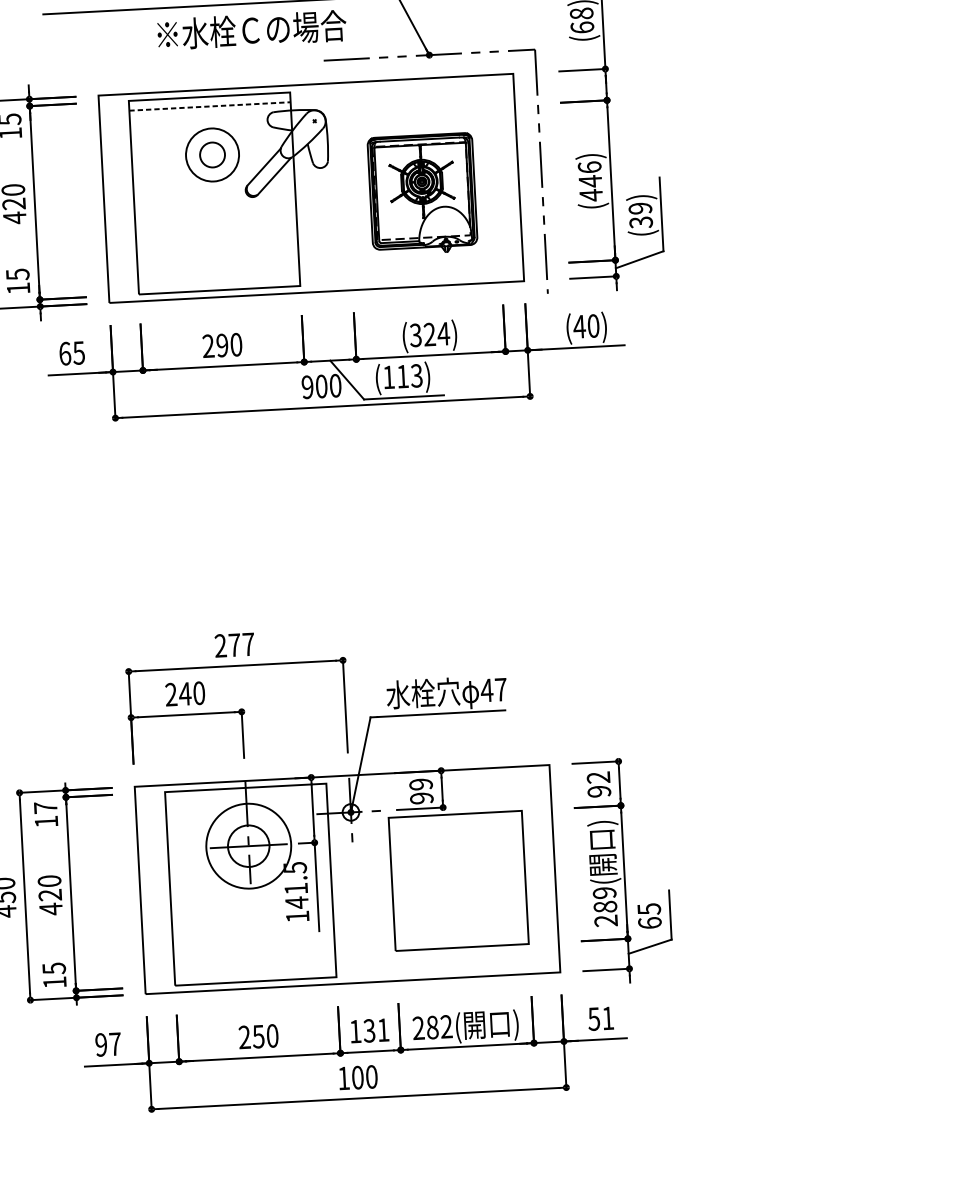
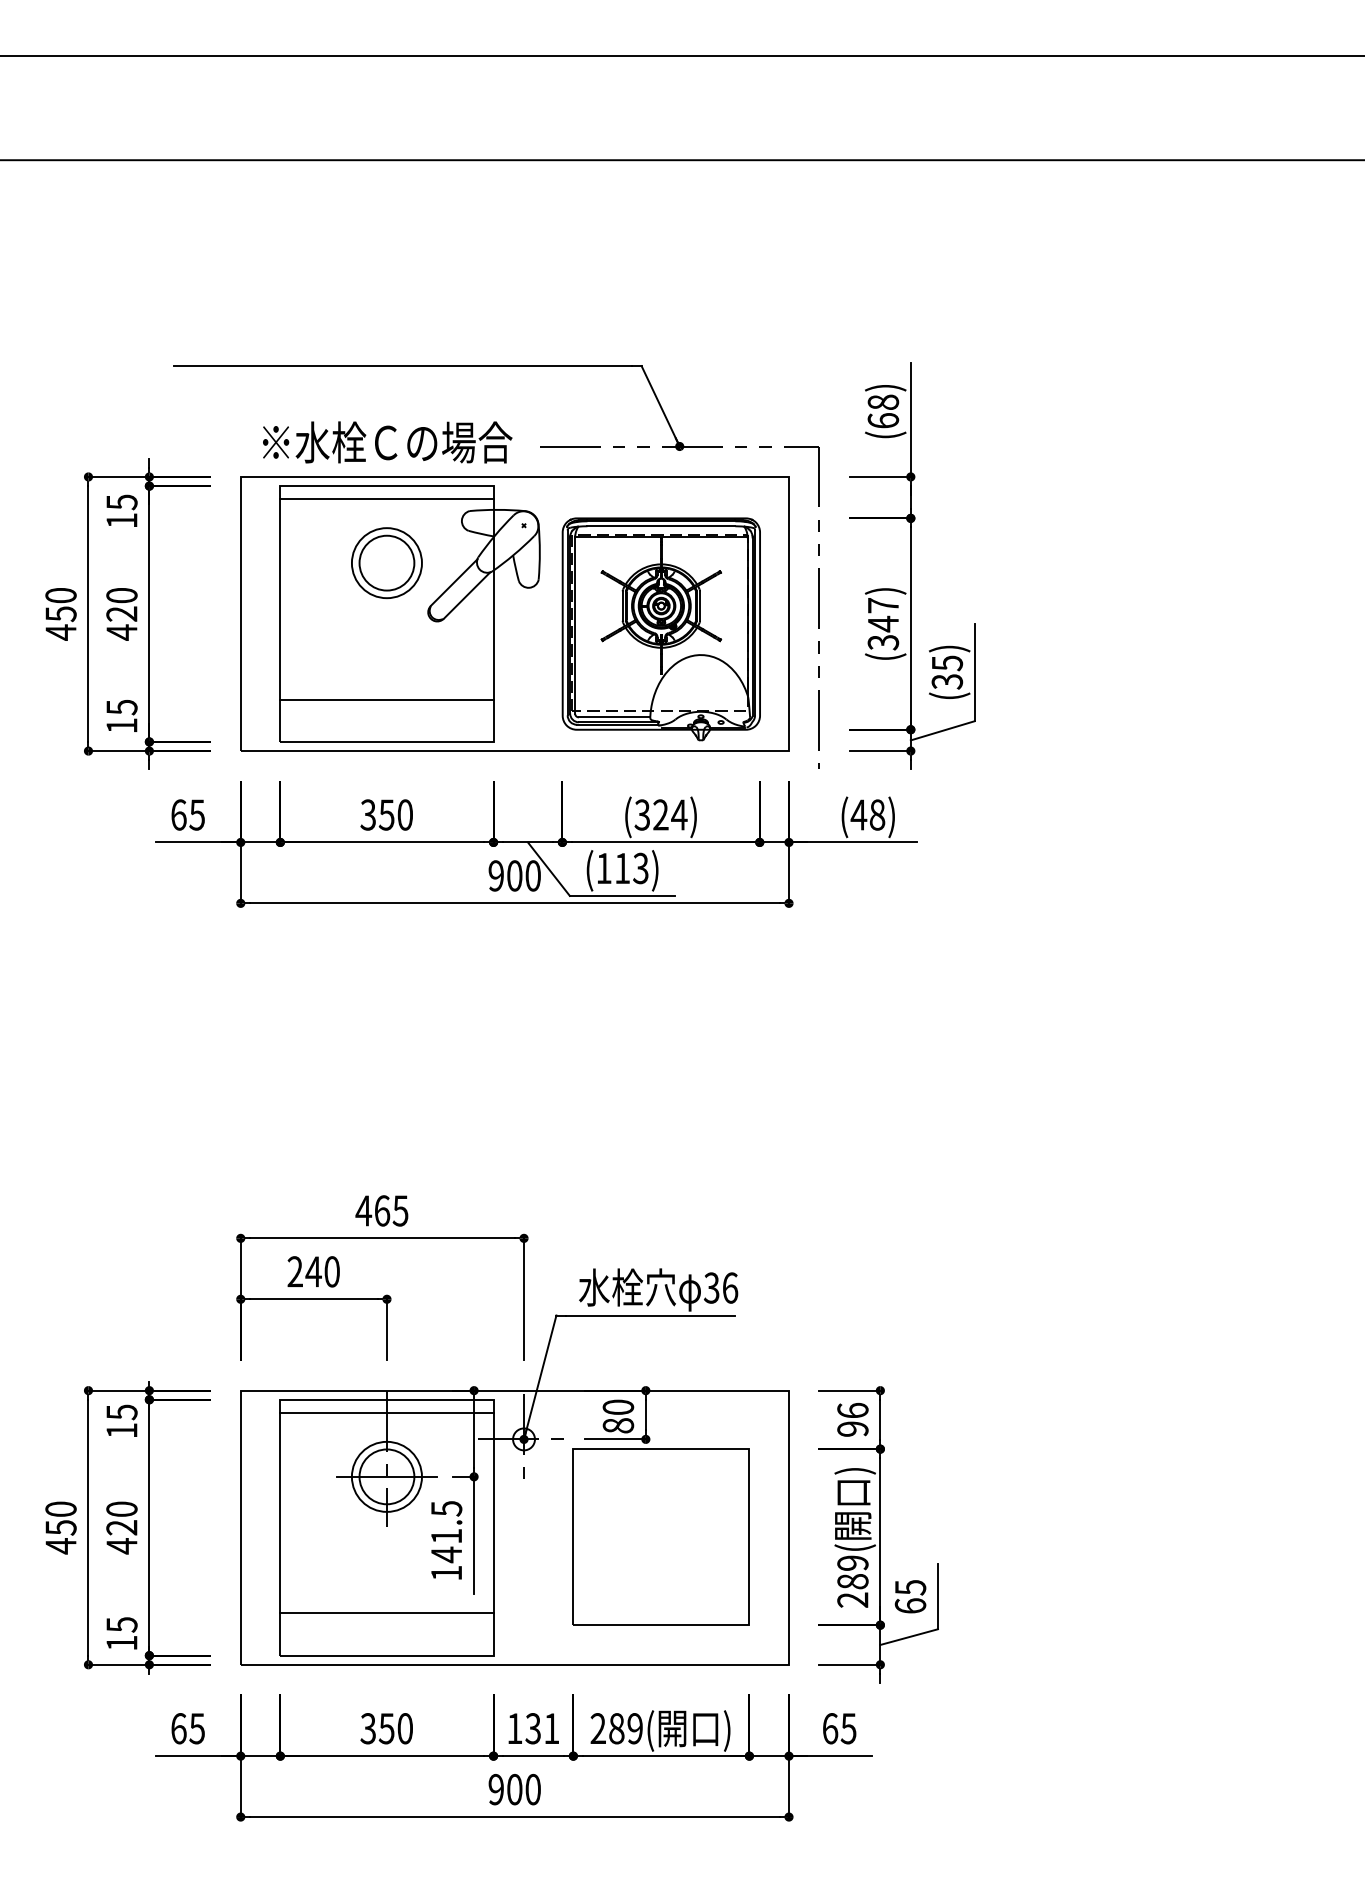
text: (251, 30) -> (387, 442), moved
line: (209, 106) -> (386, 499), dashed -> solid
circle: (212, 154) -> (386, 562), size x1.67
text: (590, 180) -> (883, 623), (446) -> (347)
part: (422, 194) -> (660, 629), size x1.43
text: (639, 208) -> (946, 663), (39) -> (35)
line: (217, 258) -> (386, 699), added
text: (593, 325) -> (877, 814), (40) -> (48)
text: (215, 345) -> (377, 814), 290 -> 350
text: (234, 644) -> (381, 1210), 277 -> 465
text: (493, 689) -> (720, 1287), 47 -> 36
text: (598, 777) -> (852, 1410), 92 -> 96
text: (421, 791) -> (618, 1416), 99 -> 80
line: (245, 797) -> (386, 1412), added
text: (45, 808) -> (121, 1412), 17 -> 15
circle: (248, 845) -> (386, 1476), size x0.62
line: (253, 949) -> (386, 1613), added
text: (601, 1018) -> (839, 1728), 51 -> 65
text: (446, 1026) -> (634, 1728), 282( -> 289(
text: (244, 1037) -> (367, 1728), 250 -> 350
text: (107, 1044) -> (187, 1728), 97 -> 65
text: (343, 1078) -> (495, 1789), 100 -> 900

